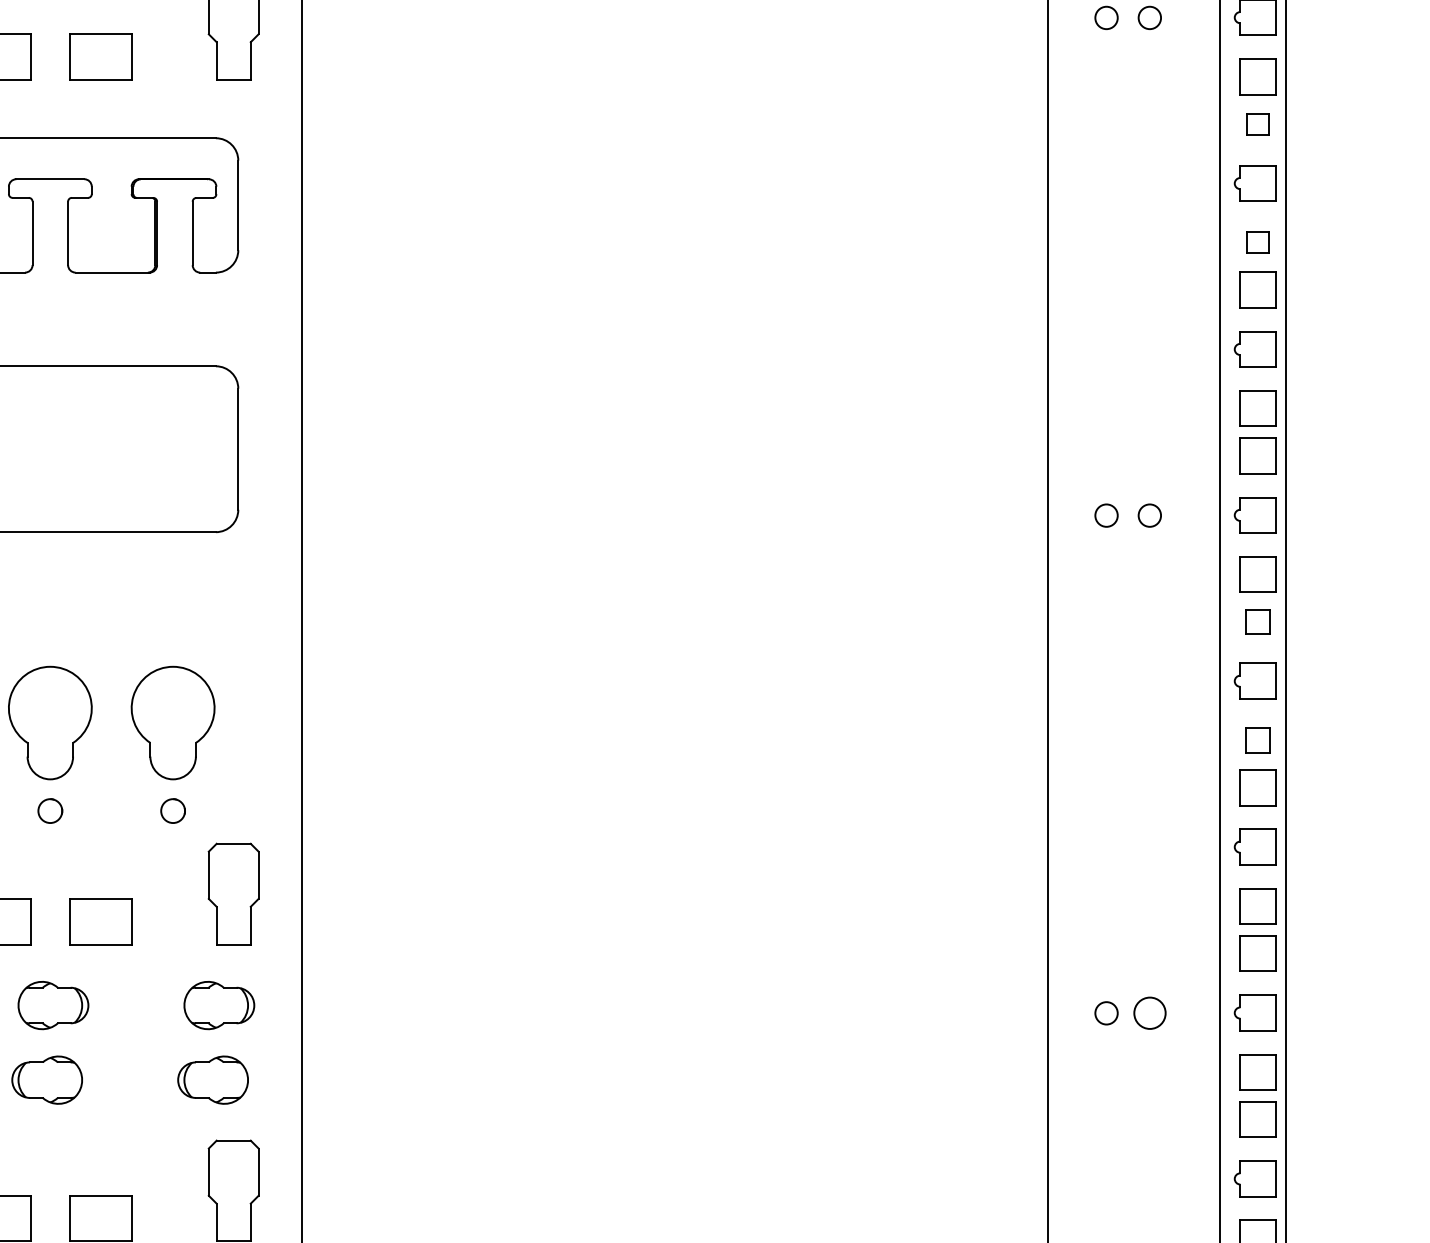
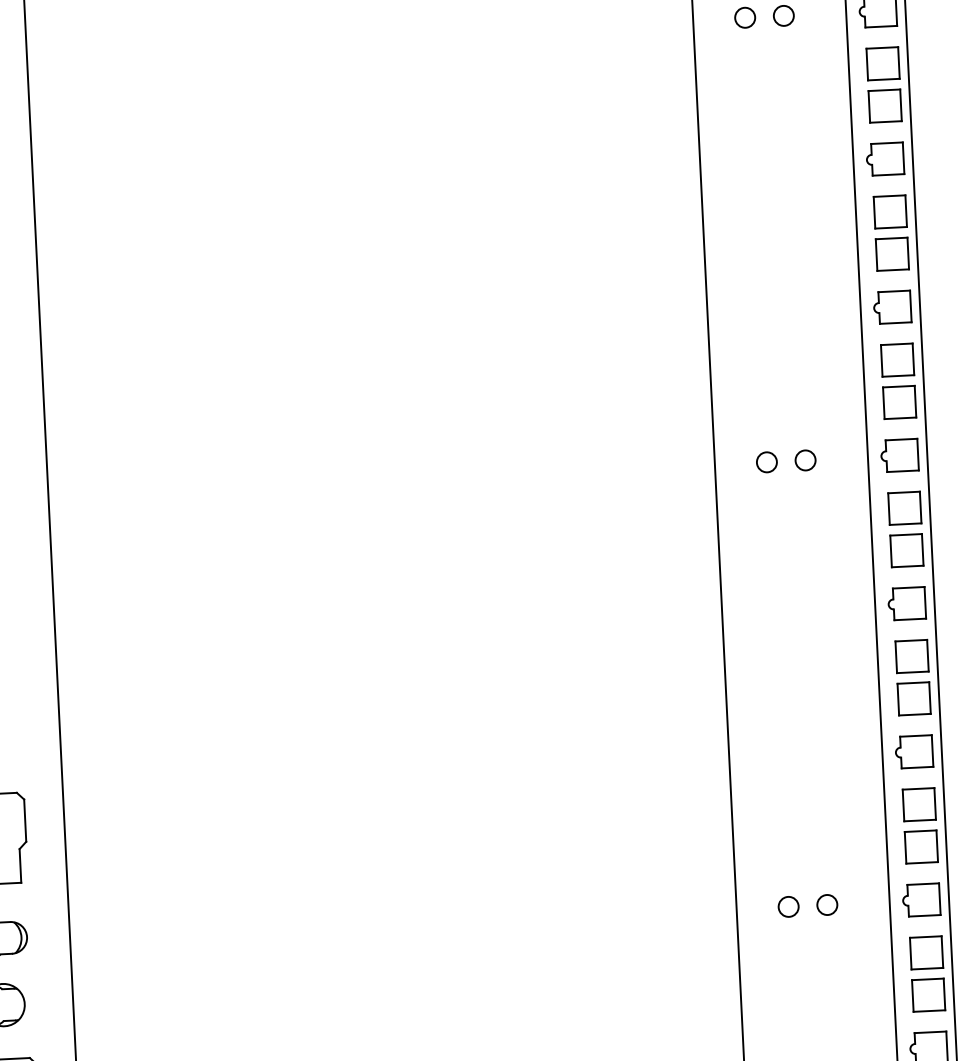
part: (1257, 124) -> (884, 106), size x1.67
part: (1257, 242) -> (889, 211), size x1.67
part: (1257, 621) -> (906, 550), size x1.43
part: (1257, 740) -> (911, 656), size x1.43
circle: (1149, 1013) -> (827, 905), size x0.71

